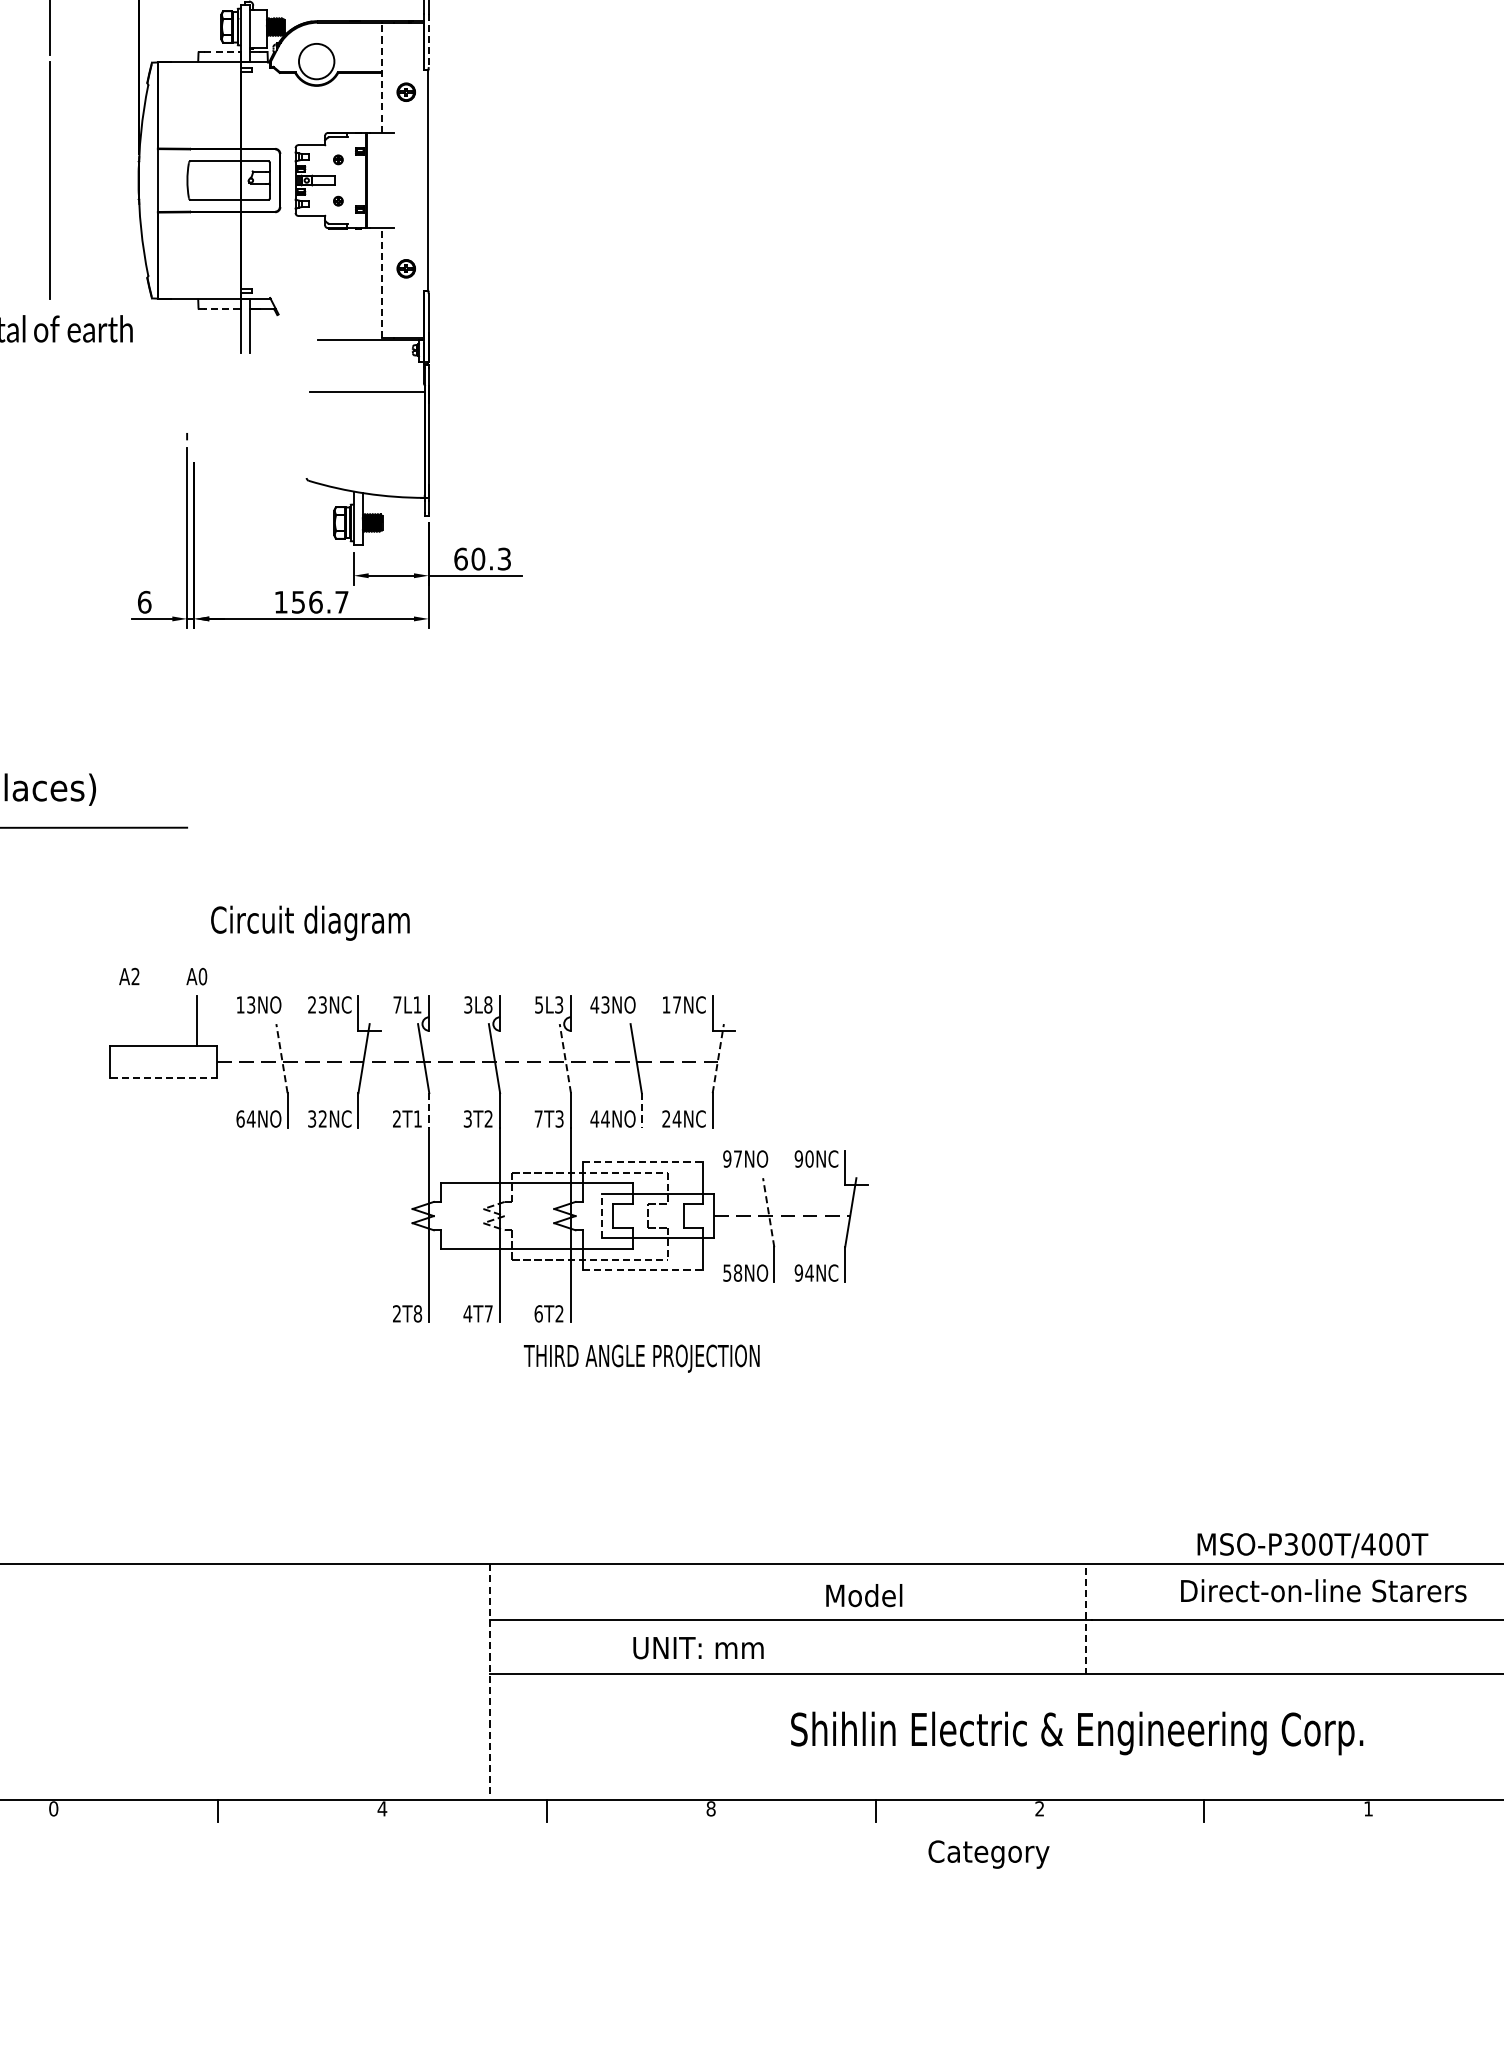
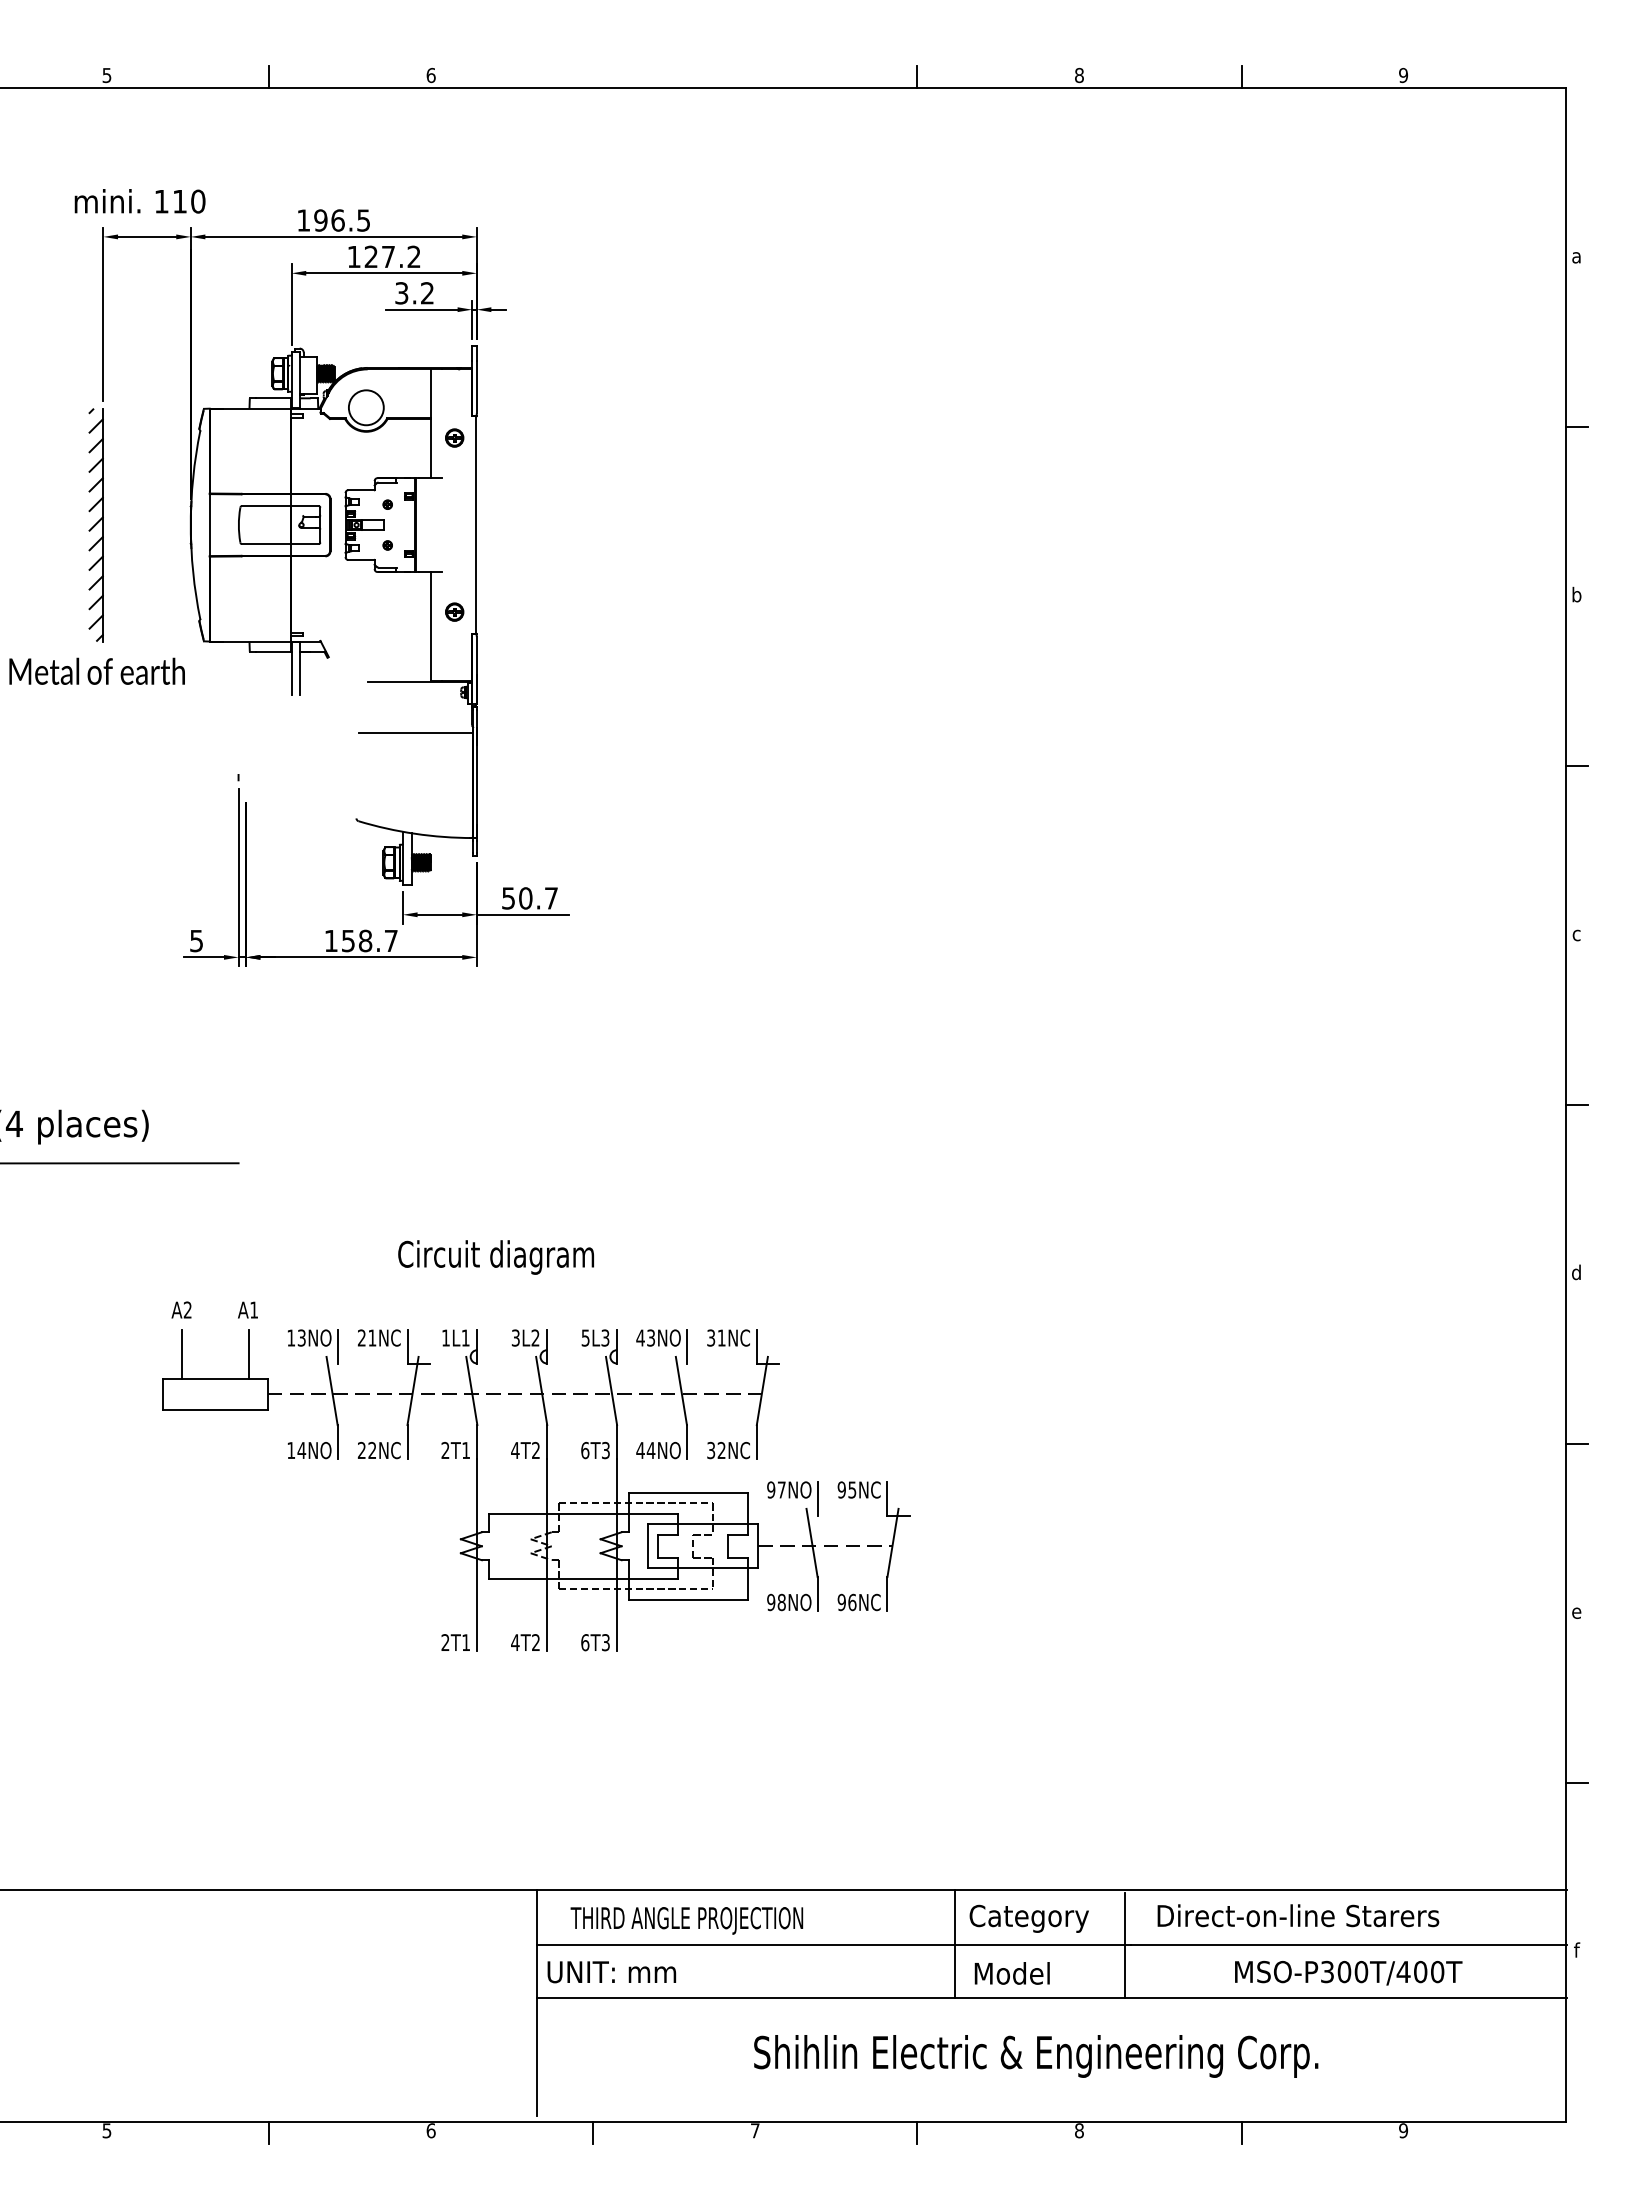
line: (428, 41) -> (476, 387), dashed -> solid
line: (222, 52) -> (273, 398), dashed -> solid
line: (381, 77) -> (430, 423), dashed -> solid
hatch: (42, 179) -> (95, 524), added
line: (381, 282) -> (430, 625), dashed -> solid
line: (222, 308) -> (273, 651), dashed -> solid
text: (482, 559) -> (529, 898), 60.3 -> 50.7
text: (144, 601) -> (196, 940), 6 -> 5
text: (315, 601) -> (365, 940), 156.7 -> 158.7
text: (309, 923) -> (495, 1257), moved
text: (203, 976) -> (254, 1309), A0 -> A1
text: (322, 1004) -> (372, 1337), 23NC -> 21NC
text: (396, 1004) -> (445, 1337), 7L1 -> 1L1
text: (488, 1004) -> (535, 1337), 3L8 -> 3L2
text: (671, 1004) -> (716, 1337), 17NC -> 31NC
line: (287, 1013) -> (337, 1346), added
line: (641, 1013) -> (686, 1346), added
line: (130, 1020) -> (182, 1353), added
line: (282, 1058) -> (332, 1390), dashed -> solid
line: (565, 1058) -> (611, 1390), dashed -> solid
line: (718, 1058) -> (762, 1390), dashed -> solid
line: (163, 1078) -> (215, 1410), dashed -> solid
line: (429, 1109) -> (477, 1441), dashed -> solid
line: (641, 1109) -> (686, 1441), dashed -> solid
text: (240, 1118) -> (291, 1450), 64NO -> 14NO
text: (311, 1118) -> (361, 1450), 32NC -> 22NC
text: (467, 1118) -> (515, 1450), 3T2 -> 4T2
text: (538, 1118) -> (585, 1450), 7T3 -> 6T3
text: (671, 1118) -> (716, 1450), 24NC -> 32NC
text: (809, 1158) -> (852, 1489), 90NC -> 95NC
line: (643, 1161) -> (688, 1492), dashed -> solid
line: (774, 1167) -> (817, 1498), added
line: (769, 1212) -> (812, 1542), dashed -> solid
line: (601, 1215) -> (647, 1545), dashed -> solid
line: (643, 1270) -> (688, 1599), dashed -> solid
text: (727, 1272) -> (771, 1601), 58NO -> 98NO
text: (809, 1273) -> (852, 1602), 94NC -> 96NC
text: (418, 1313) -> (466, 1642), 2T8 -> 2T1
text: (488, 1313) -> (535, 1642), 4T7 -> 4T2
text: (559, 1313) -> (605, 1642), 6T2 -> 6T3
text: (641, 1358) -> (686, 1920), moved
text: (1312, 1544) -> (1348, 1972), moved
text: (1323, 1590) -> (1298, 1915), moved
text: (863, 1595) -> (1011, 1973), moved
line: (913, 1618) -> (954, 1943), added
line: (1085, 1620) -> (1124, 1945), dashed -> solid
text: (698, 1648) -> (611, 1972), moved
line: (489, 1679) -> (536, 2003), dashed -> solid
text: (1077, 1733) -> (1036, 2056), moved
text: (53, 1808) -> (106, 2130), 0 -> 5
text: (381, 1808) -> (430, 2130), 4 -> 6
text: (710, 1808) -> (754, 2130), 8 -> 7
text: (1039, 1808) -> (1079, 2130), 2 -> 8
text: (1368, 1808) -> (1403, 2130), 1 -> 9
text: (988, 1854) -> (1028, 1918), moved

